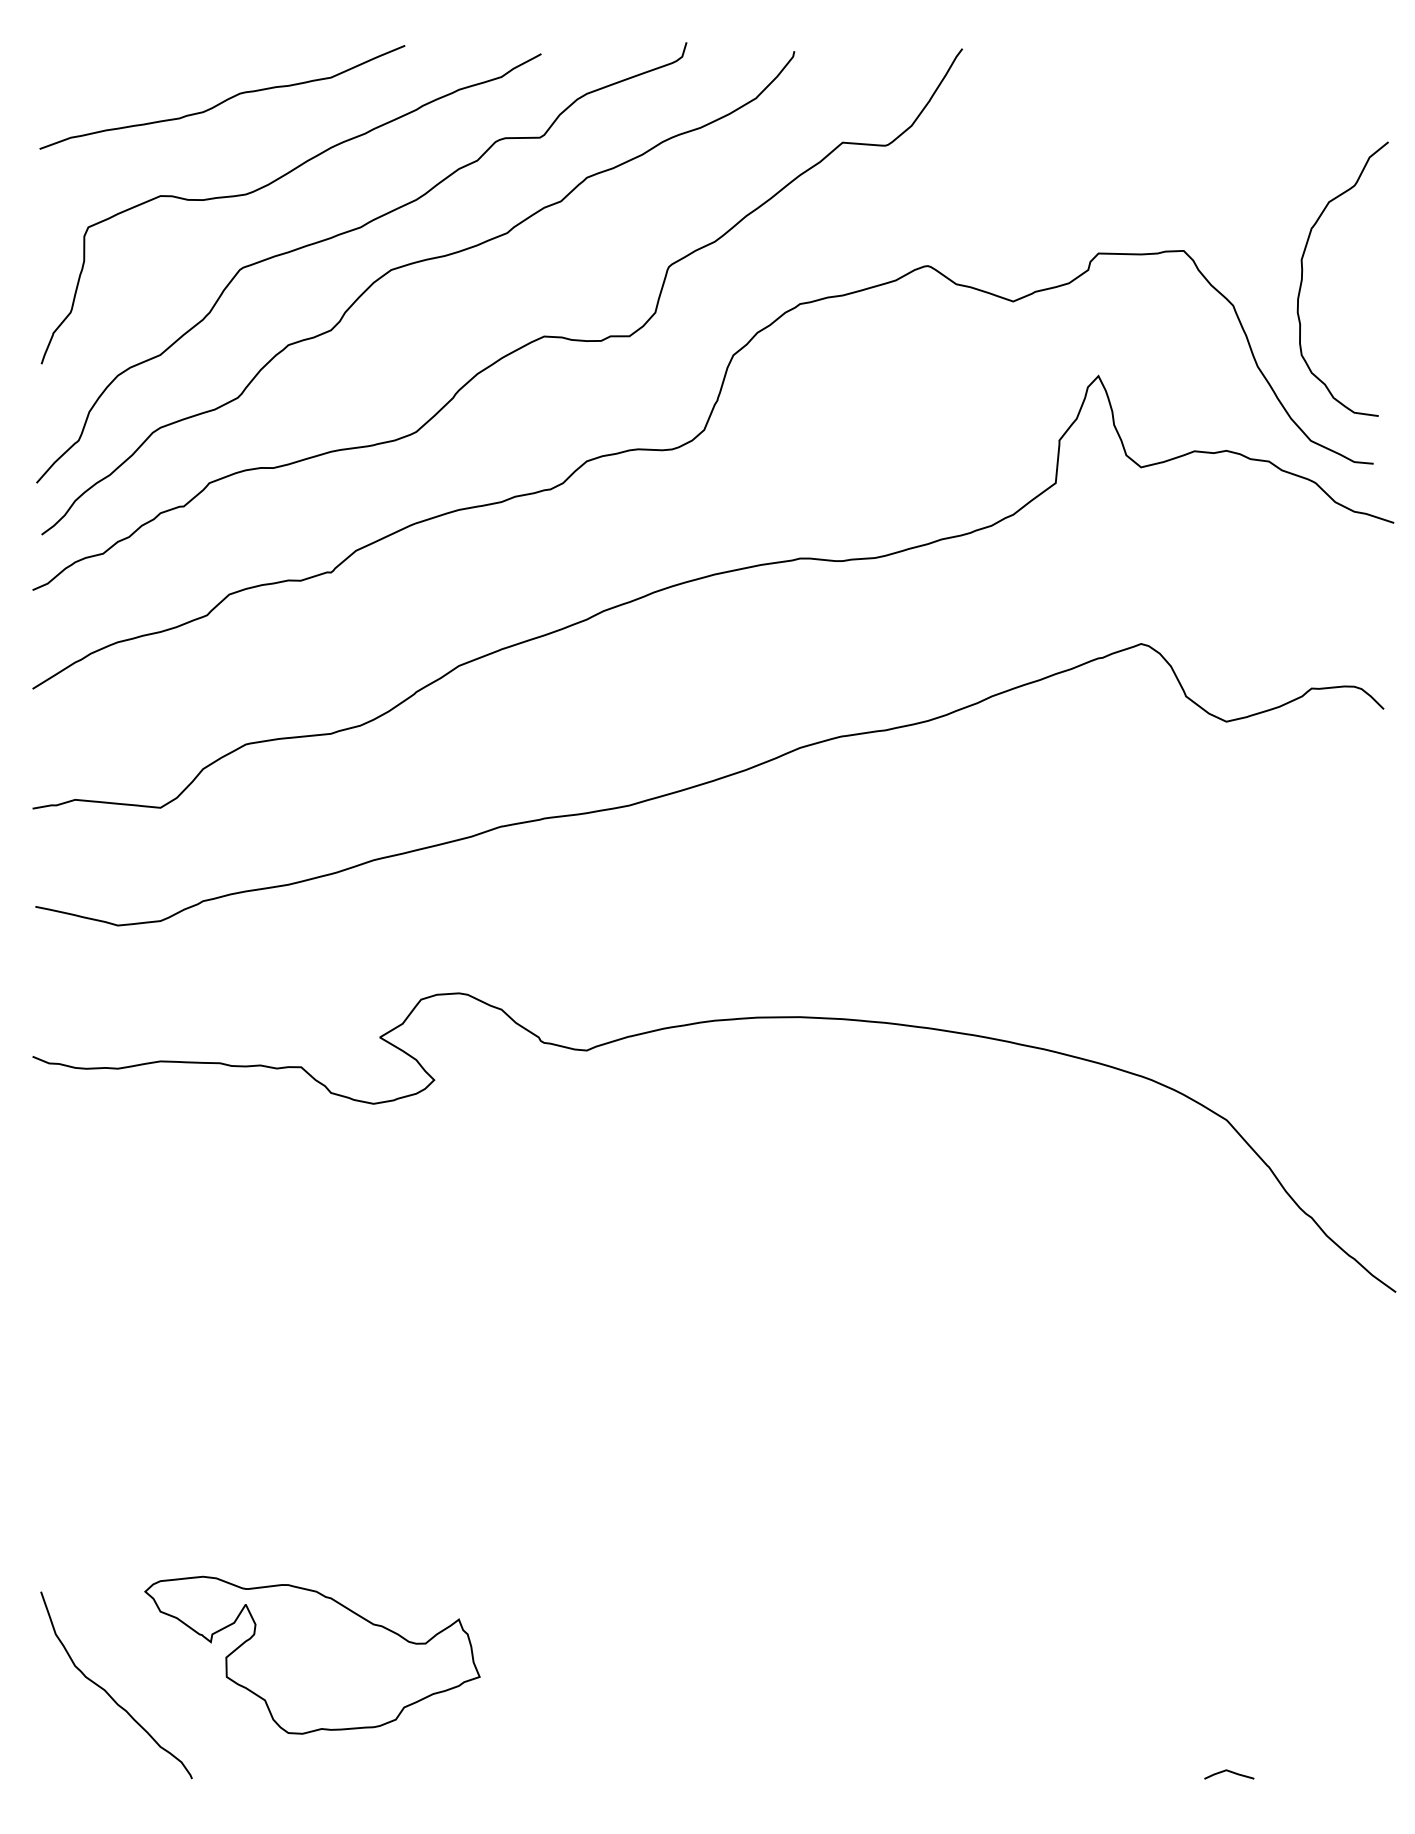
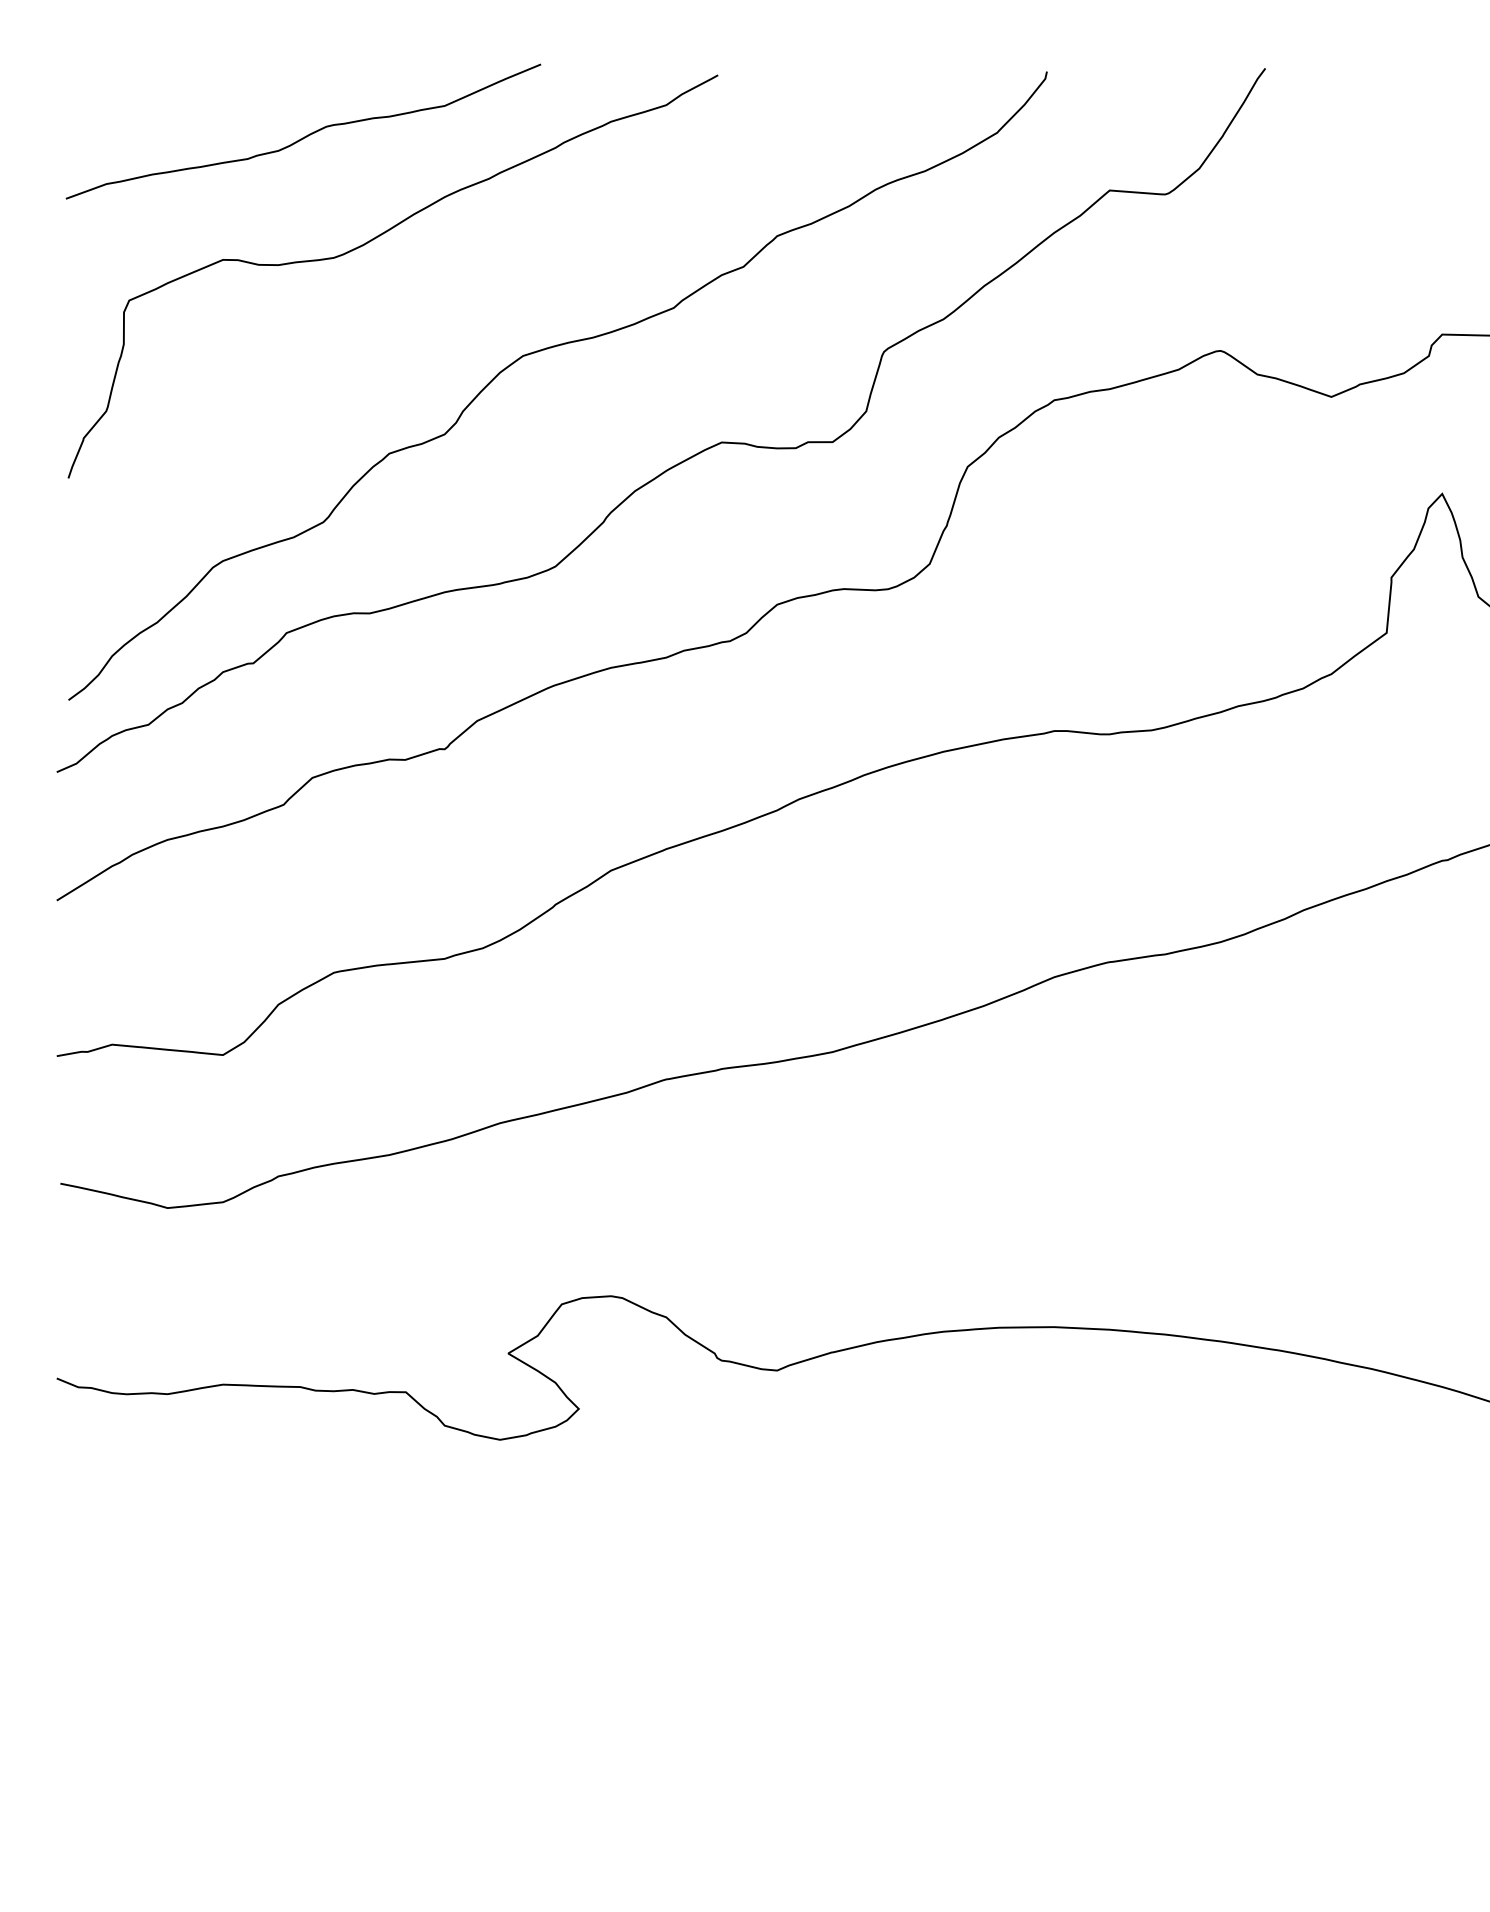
curve: (352, 231) -> (472, 305), removed

